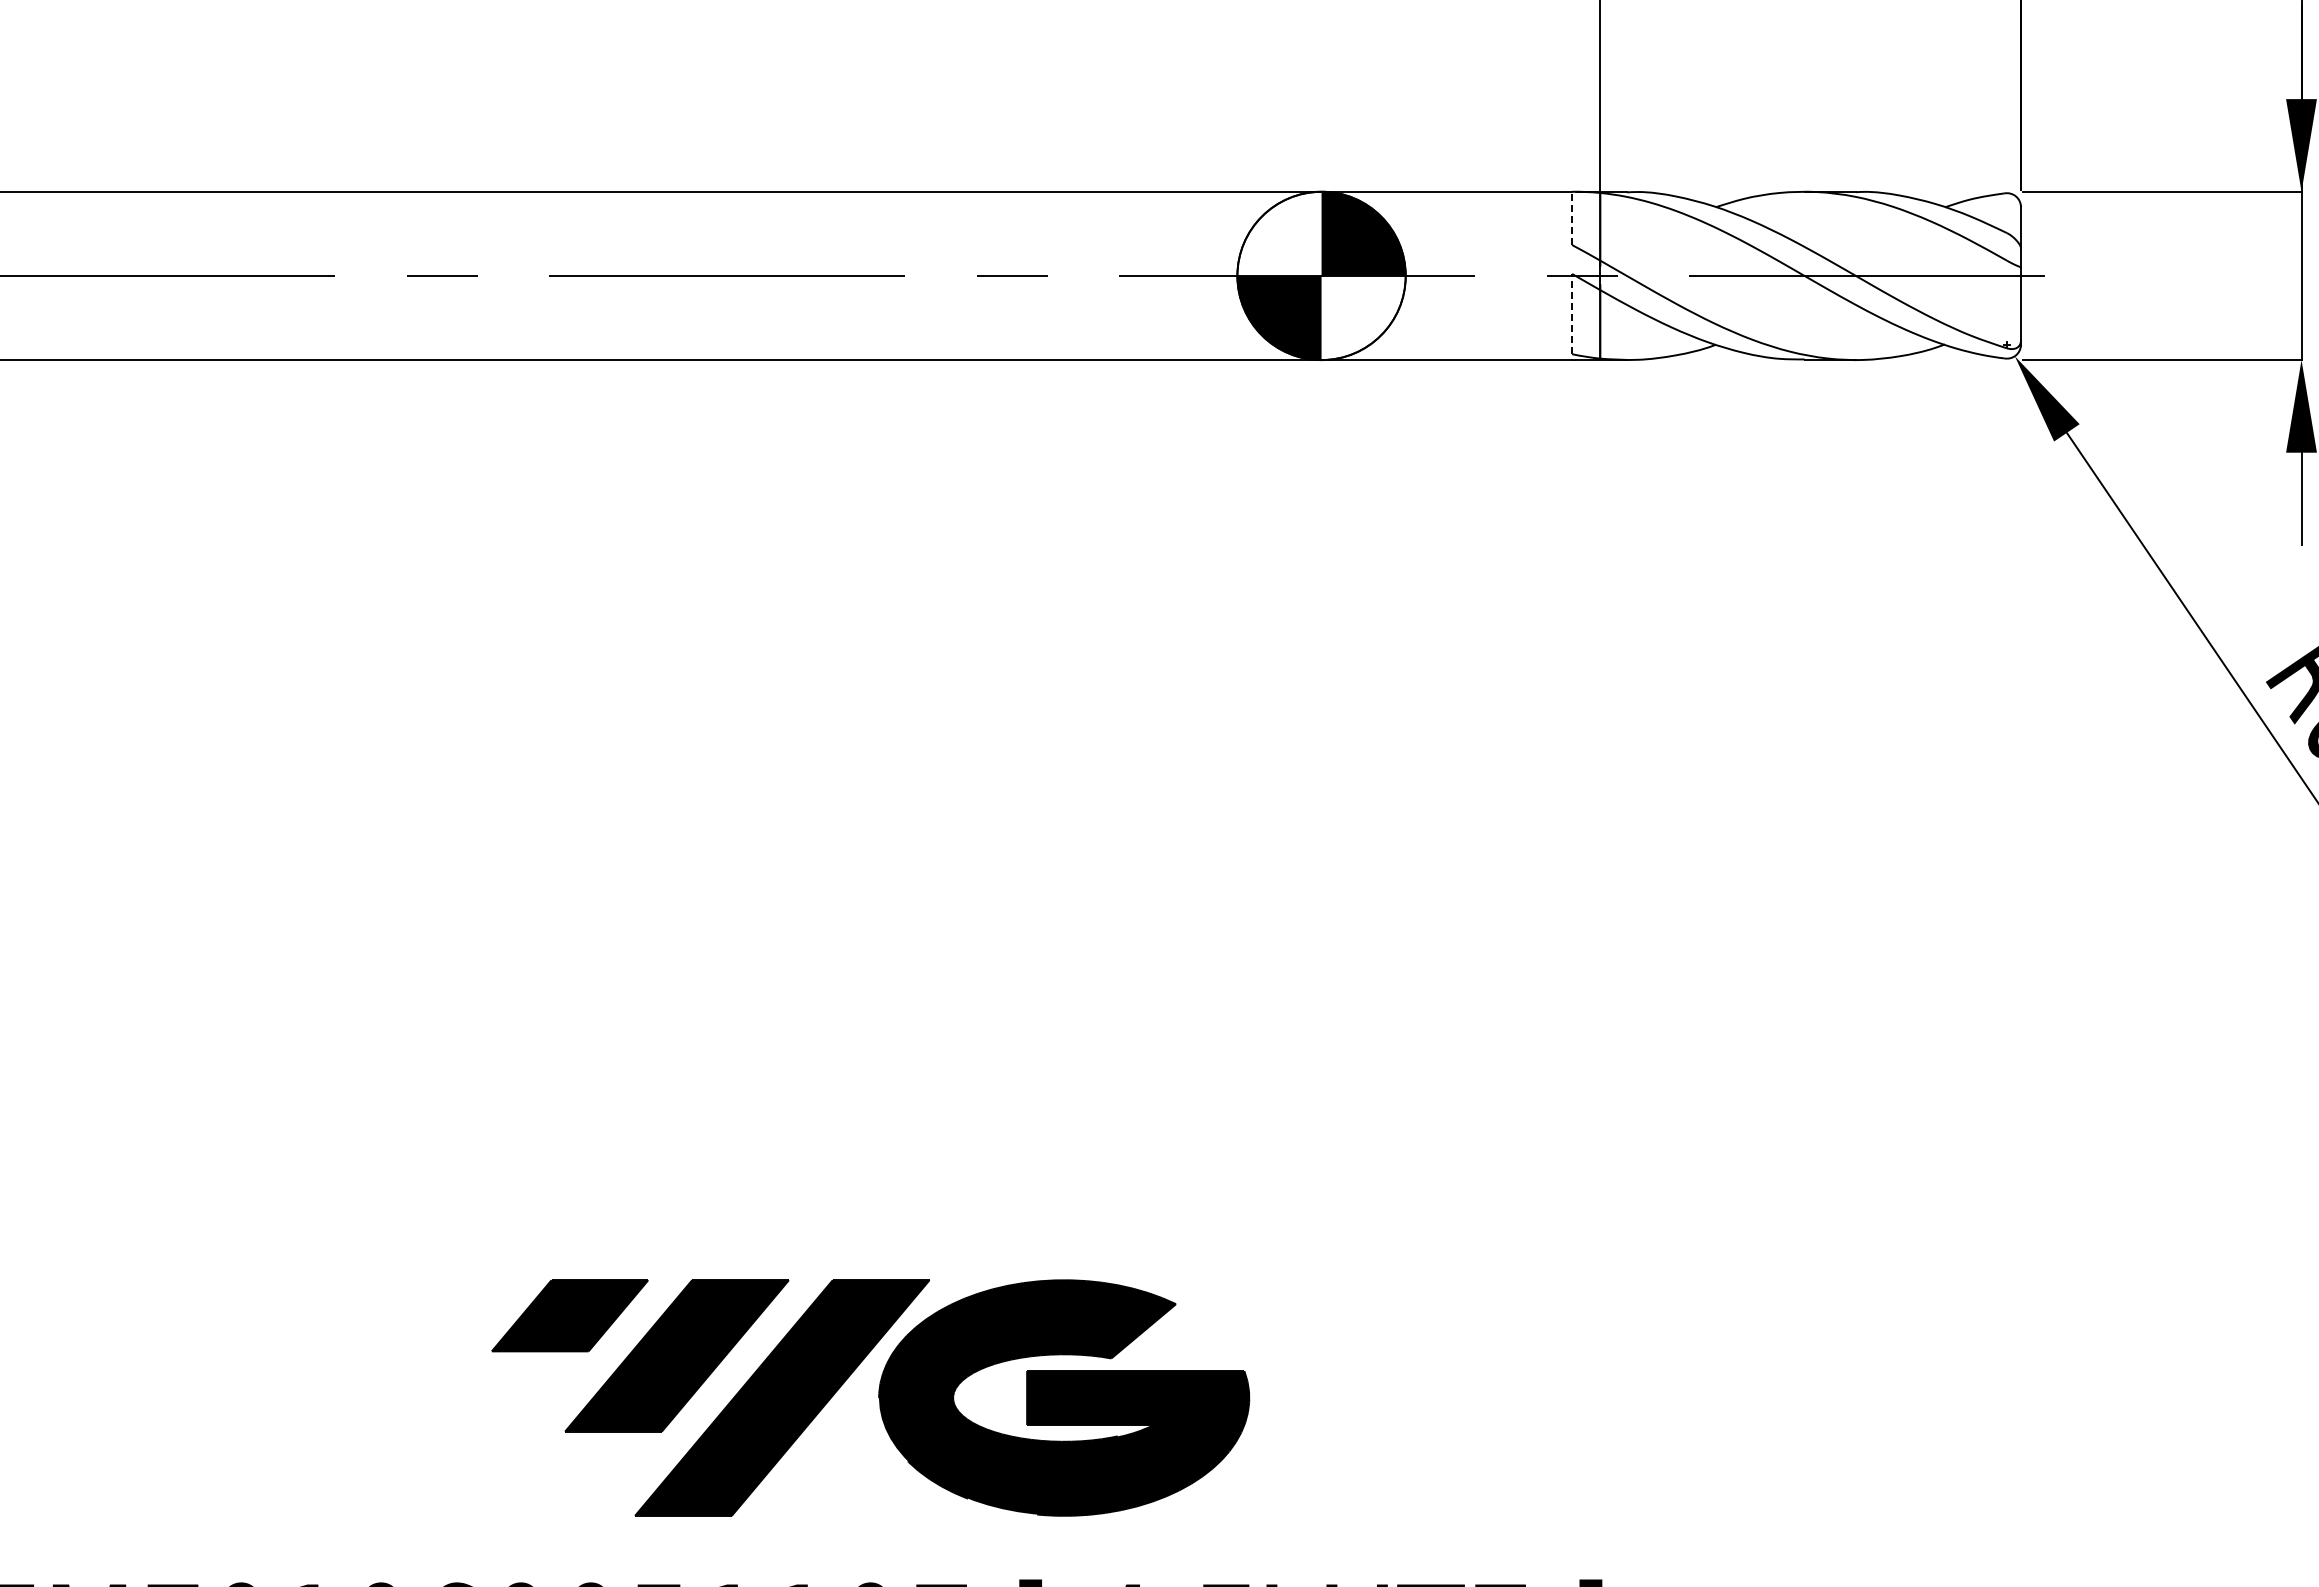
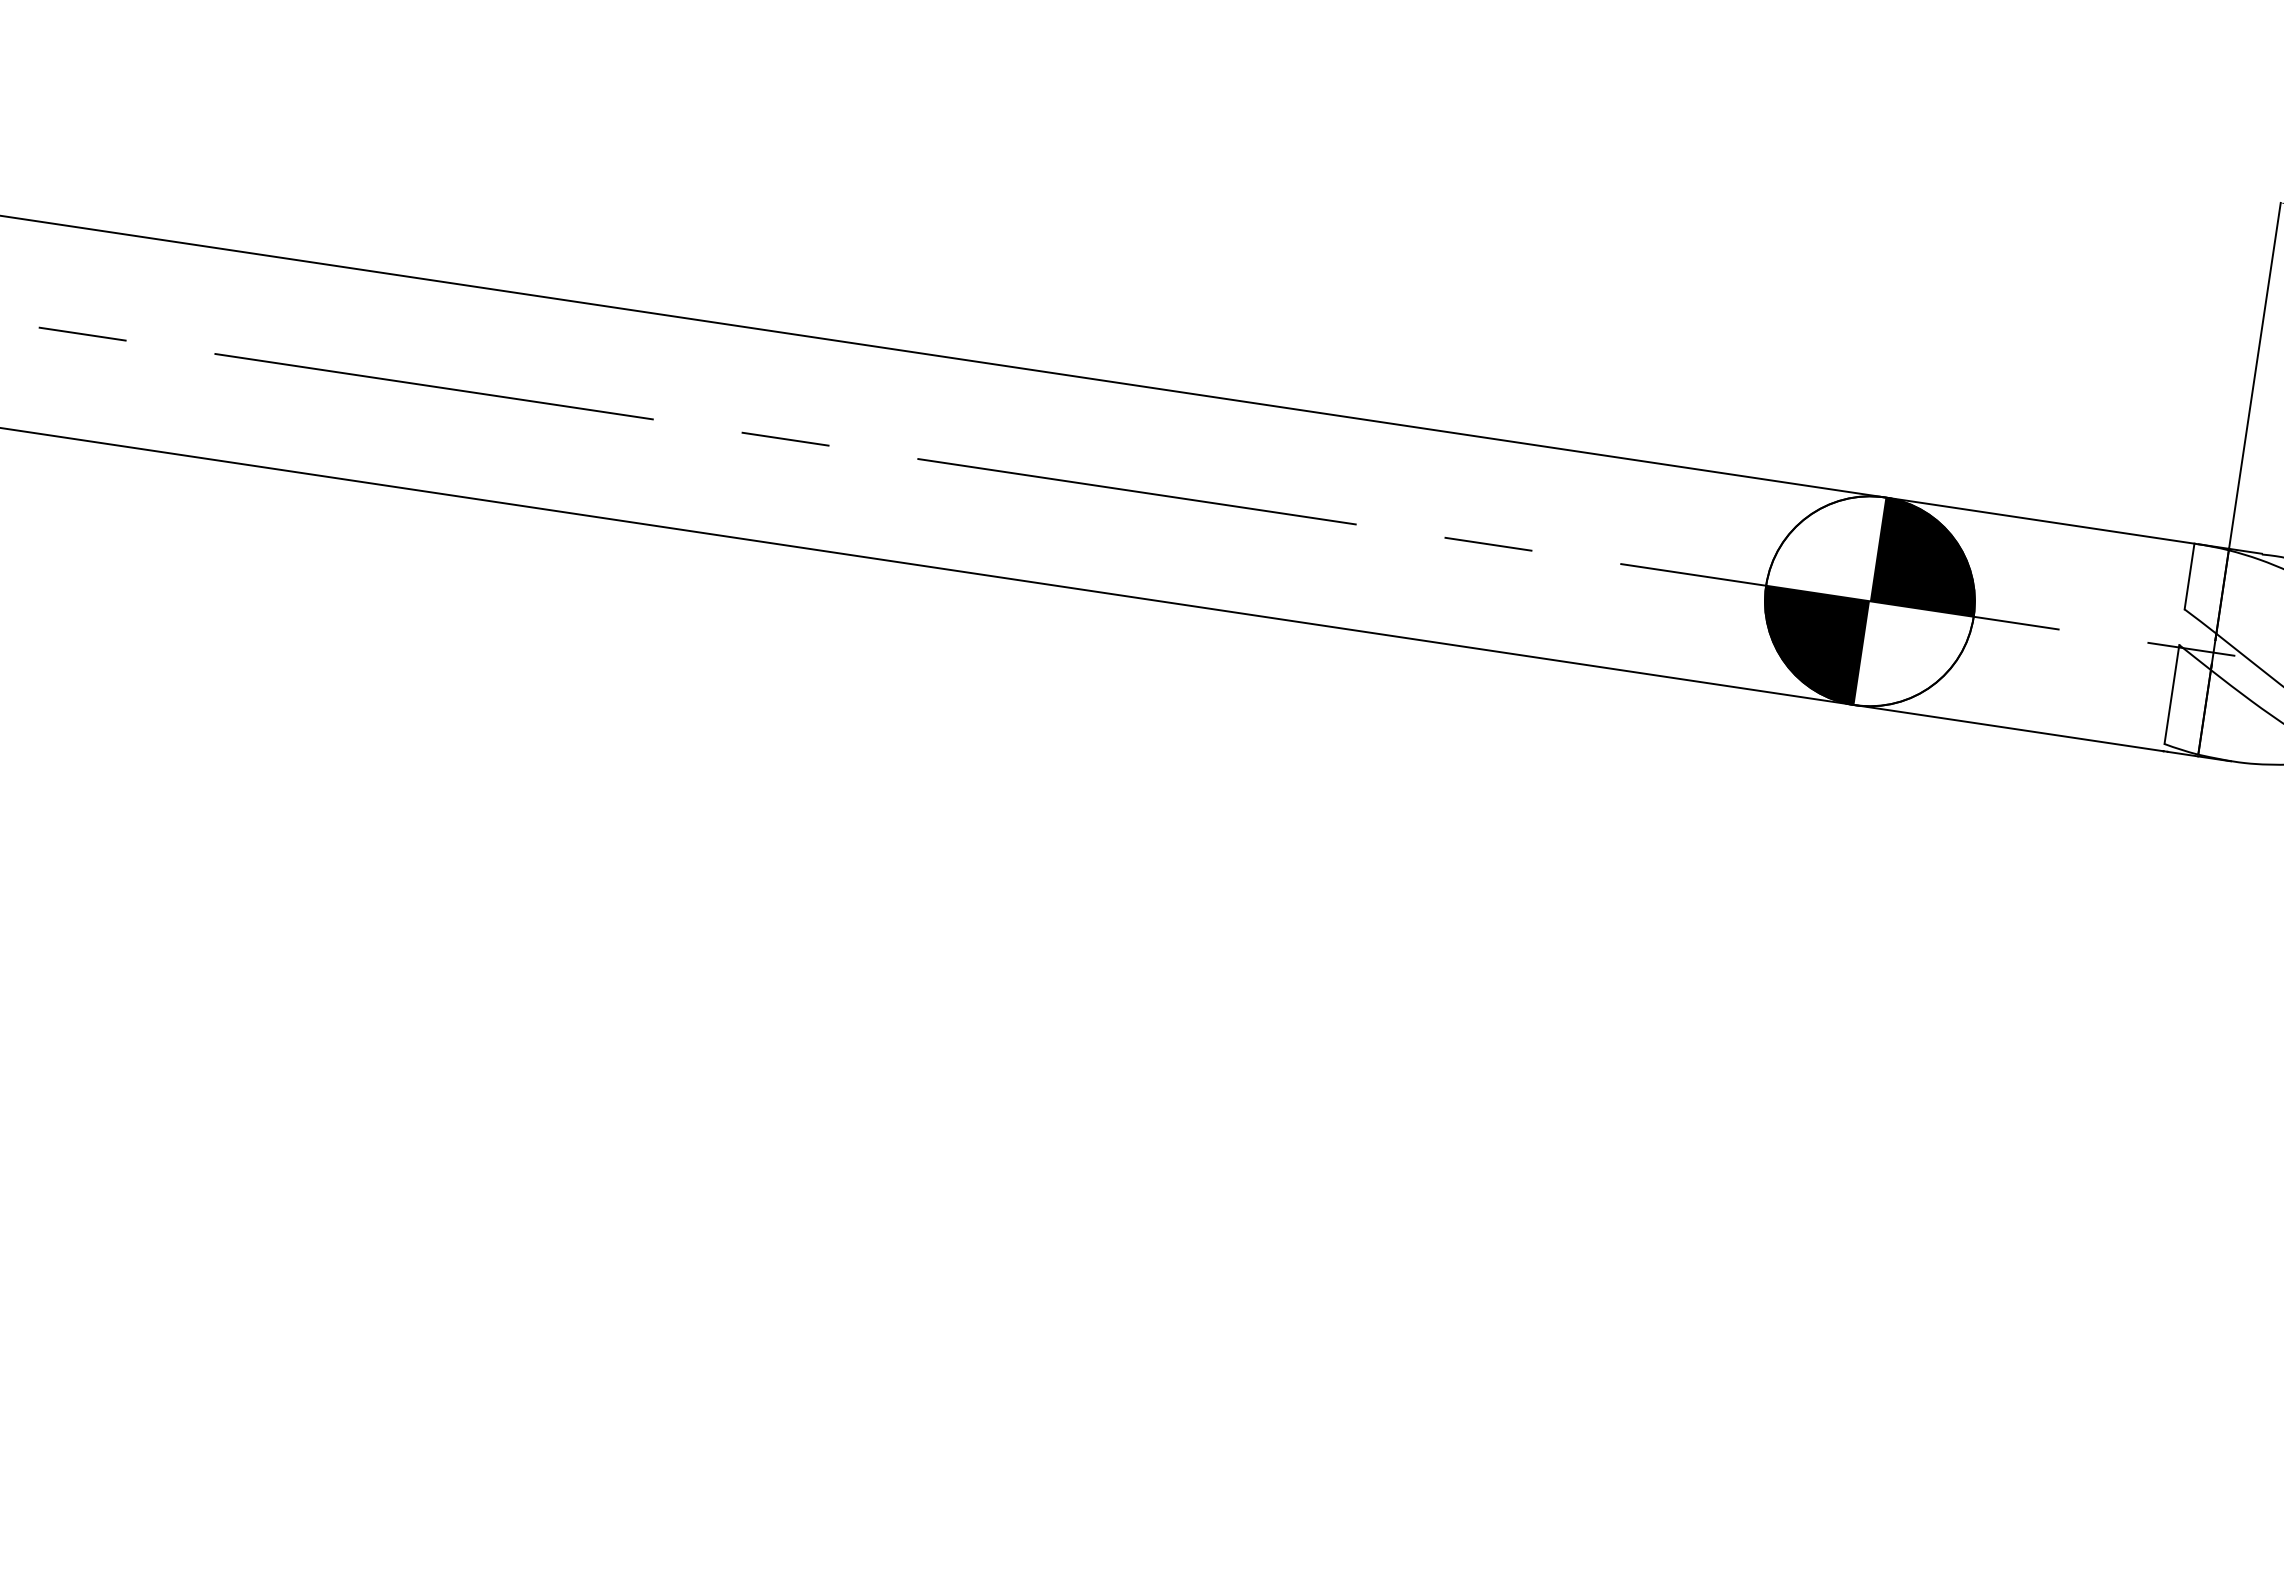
line: (1572, 218) -> (2189, 576), dashed -> solid
line: (1572, 313) -> (2172, 693), dashed -> solid

